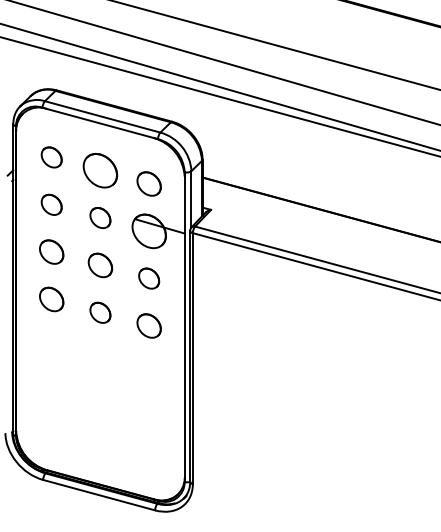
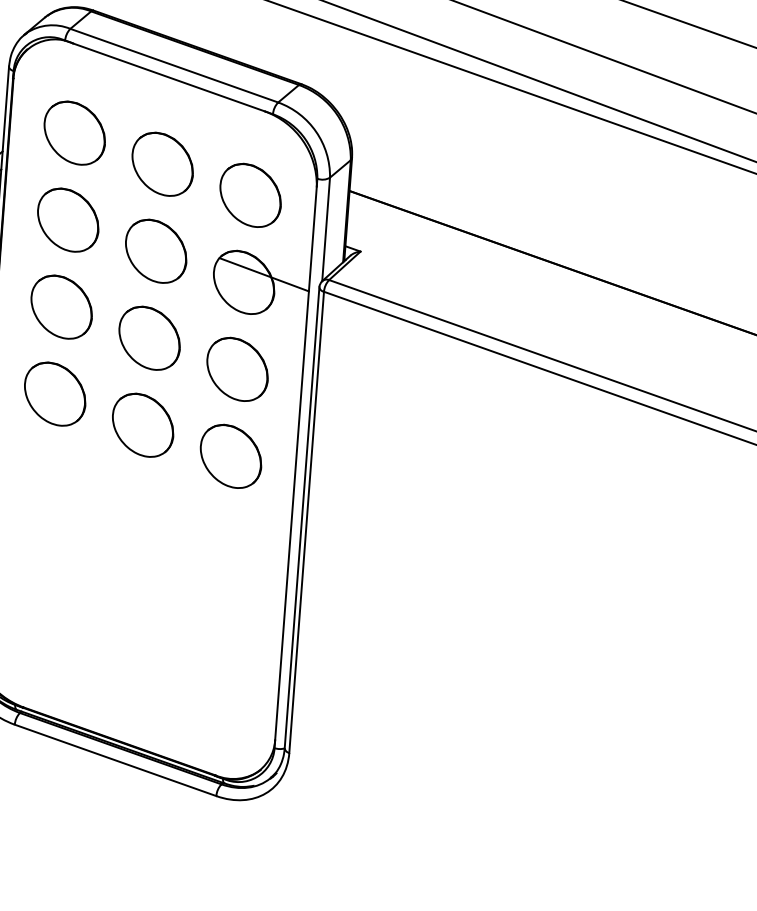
part: (51, 157) -> (74, 133), size x1.67
part: (148, 183) -> (249, 194), size x1.43
part: (51, 204) -> (68, 219), size x1.67
part: (100, 217) -> (156, 250), size x1.67
part: (51, 251) -> (61, 305), size x1.43
part: (100, 265) -> (149, 338), size x1.43
part: (148, 278) -> (236, 369), size x1.67
part: (51, 299) -> (55, 394), size x1.43
part: (100, 312) -> (143, 424), size x1.67
part: (148, 325) -> (229, 455), size x1.43

